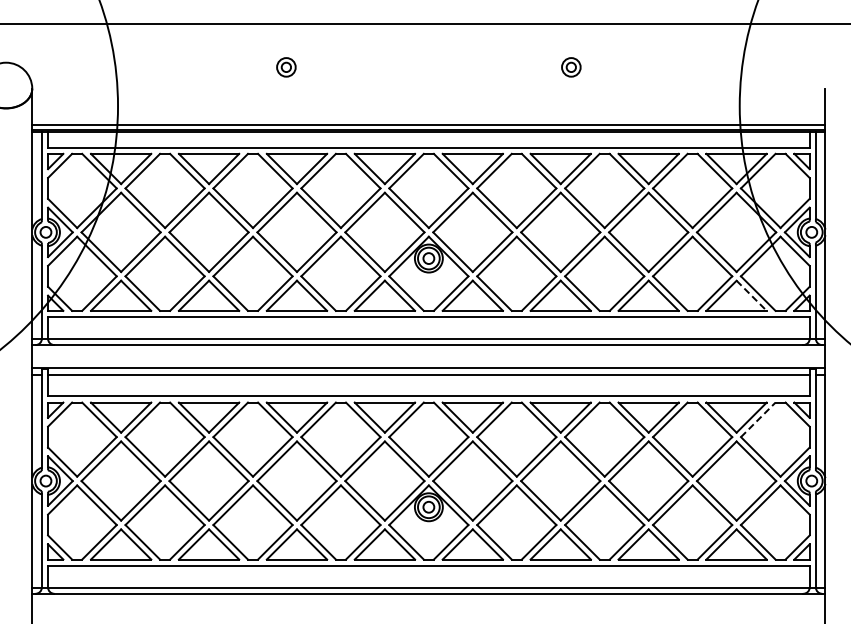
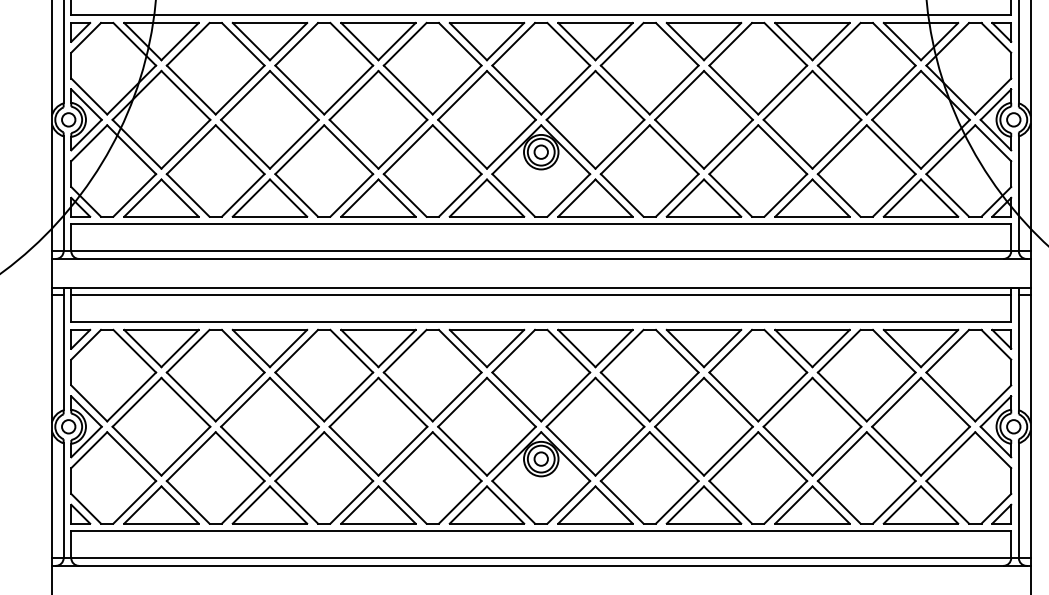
line: (752, 296) -> (940, 199), dashed -> solid
line: (758, 419) -> (948, 350), dashed -> solid

